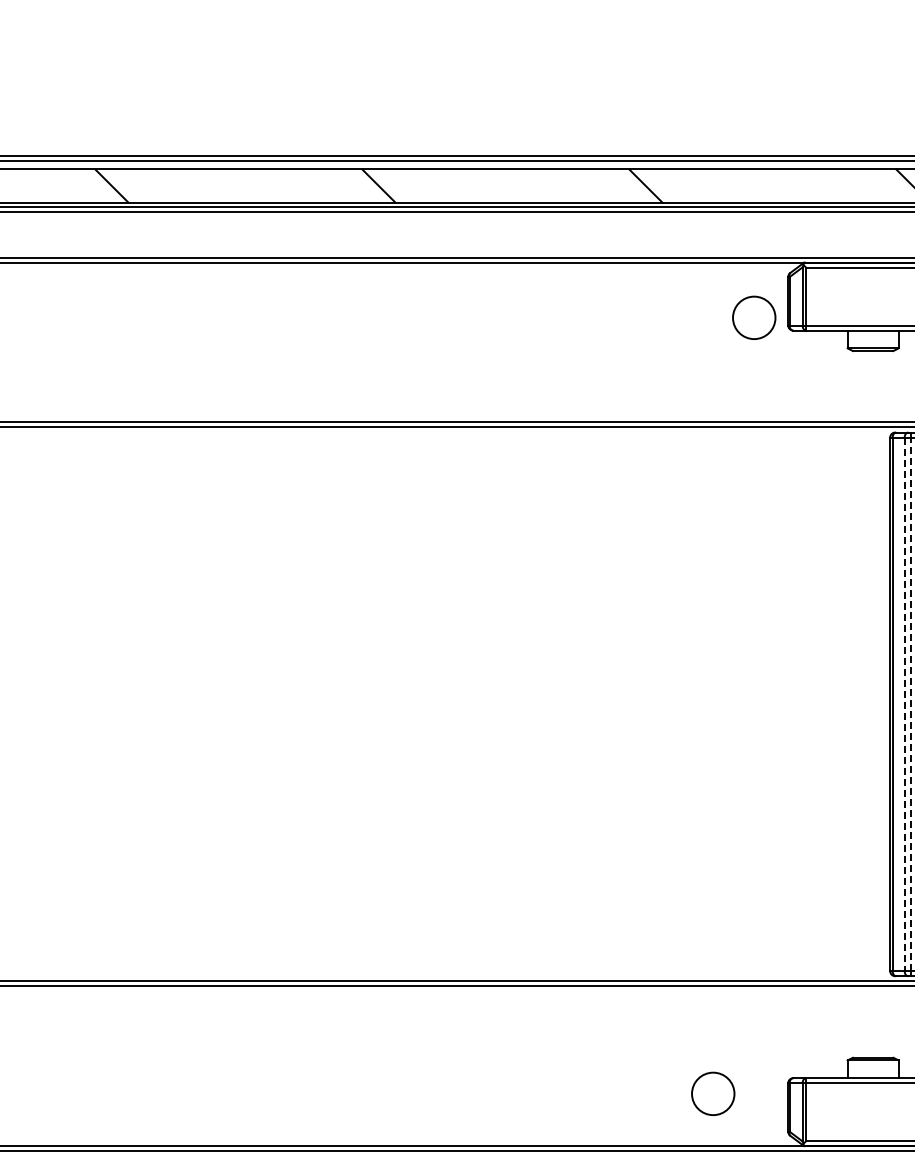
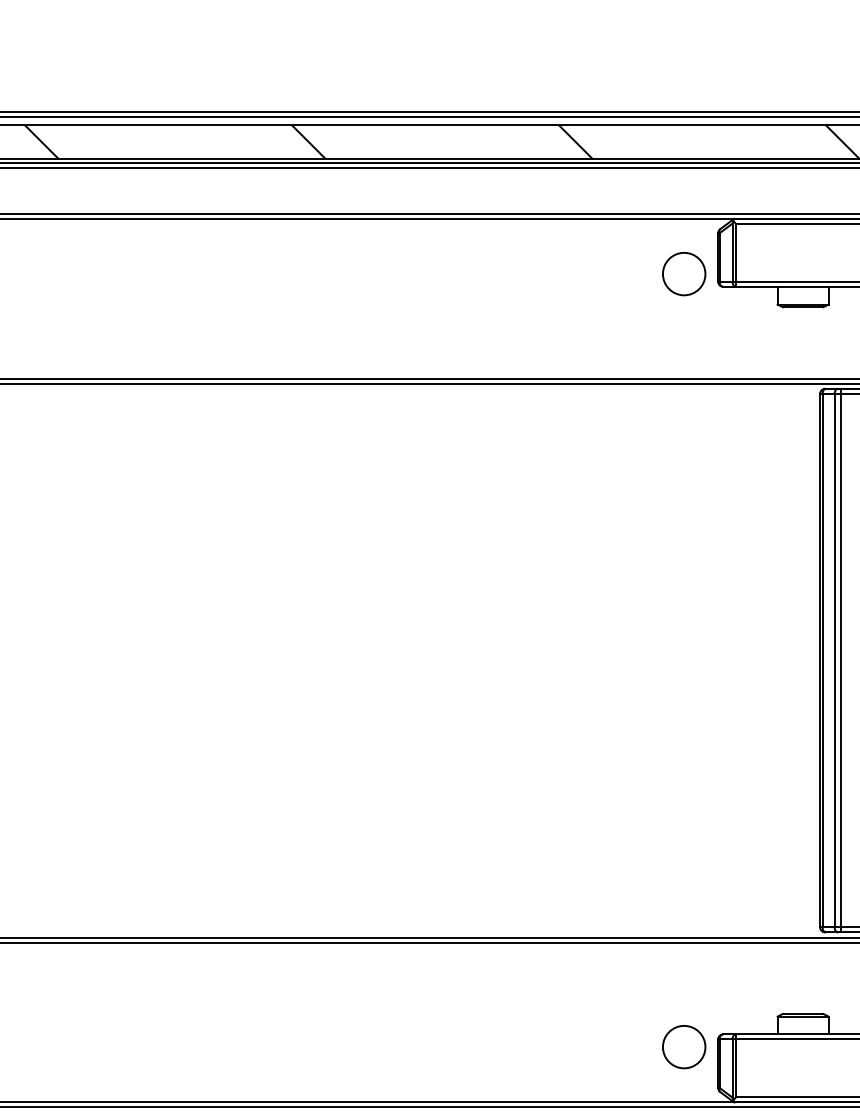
line: (904, 704) -> (834, 660), dashed -> solid
line: (910, 704) -> (840, 660), dashed -> solid
circle: (713, 1093) -> (684, 1046), moved

